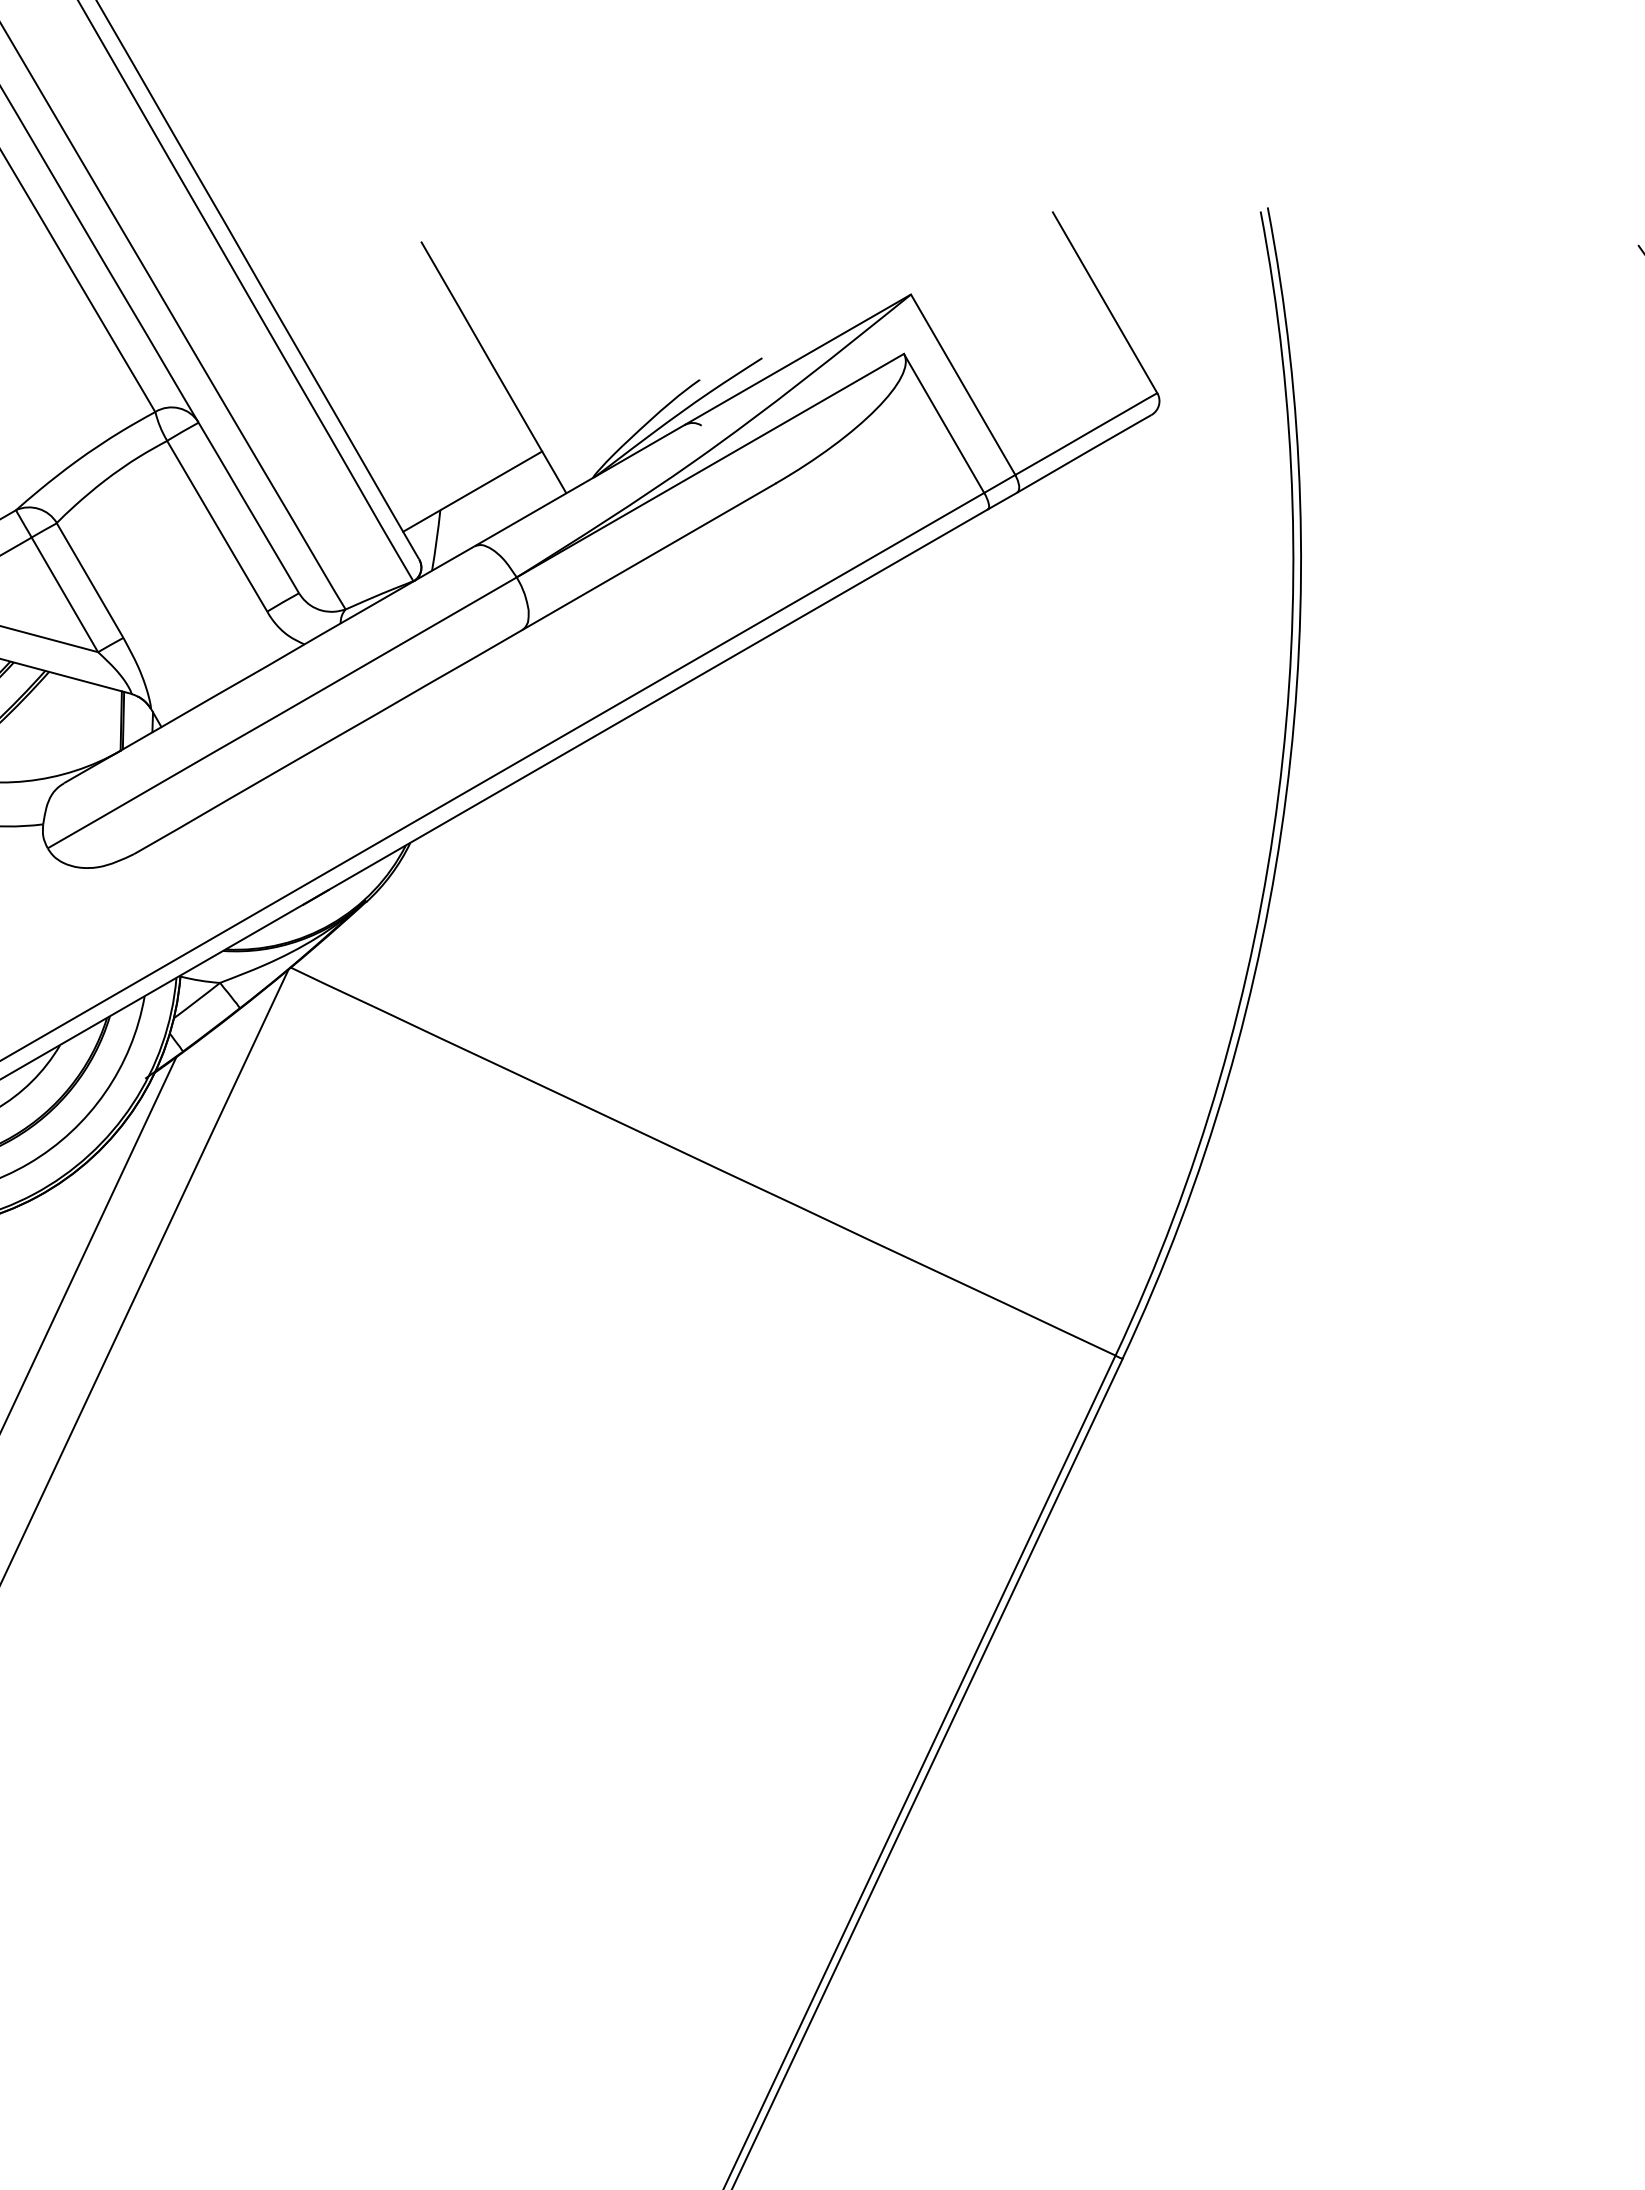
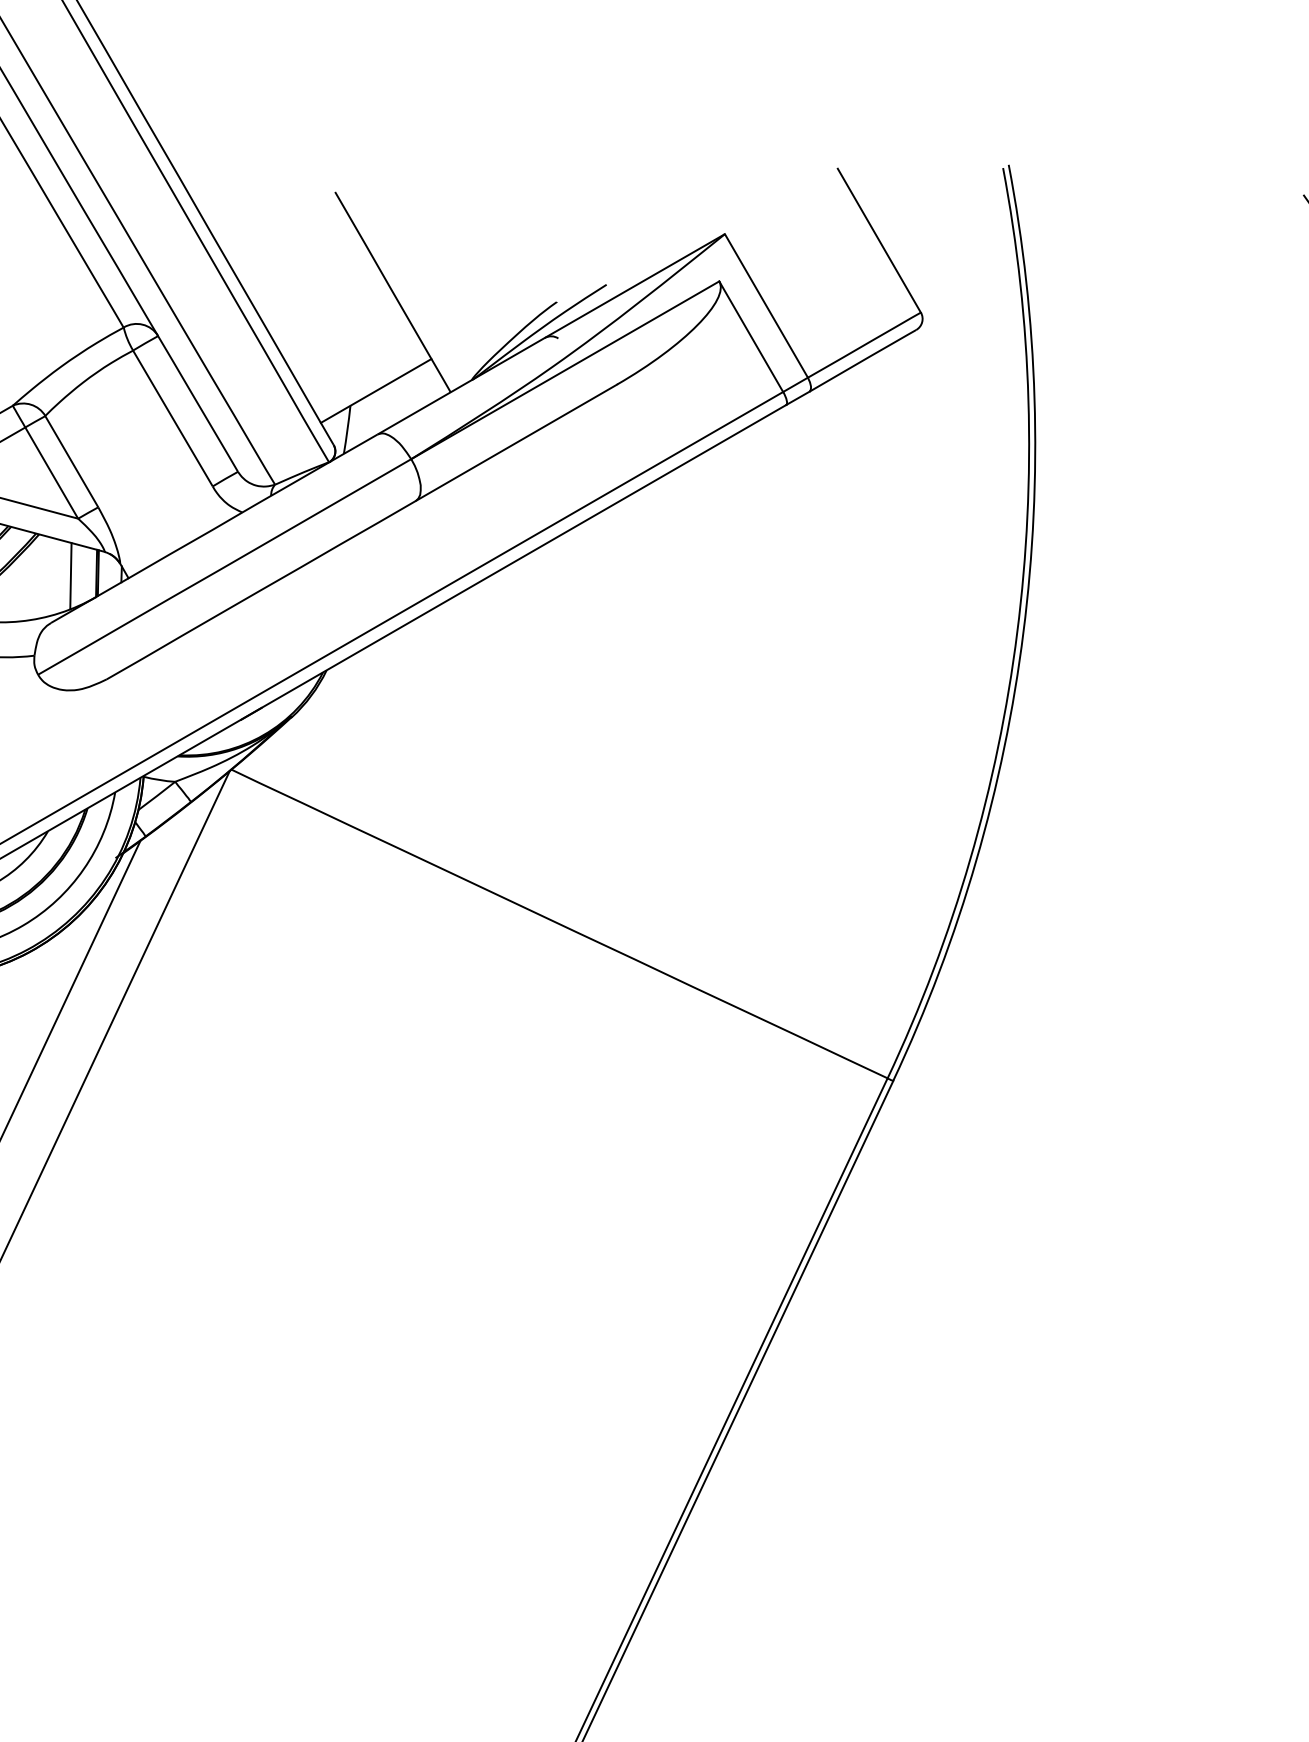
line: (88, 724) -> (70, 576), added

